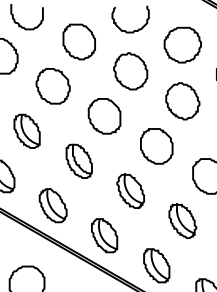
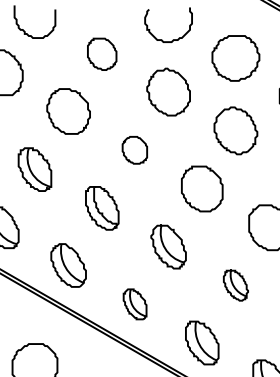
part: (78, 41) -> (101, 53), size x0.7
part: (104, 116) -> (134, 150), size x0.6
part: (182, 220) -> (235, 284), size x0.7
part: (104, 235) -> (134, 303), size x0.7

